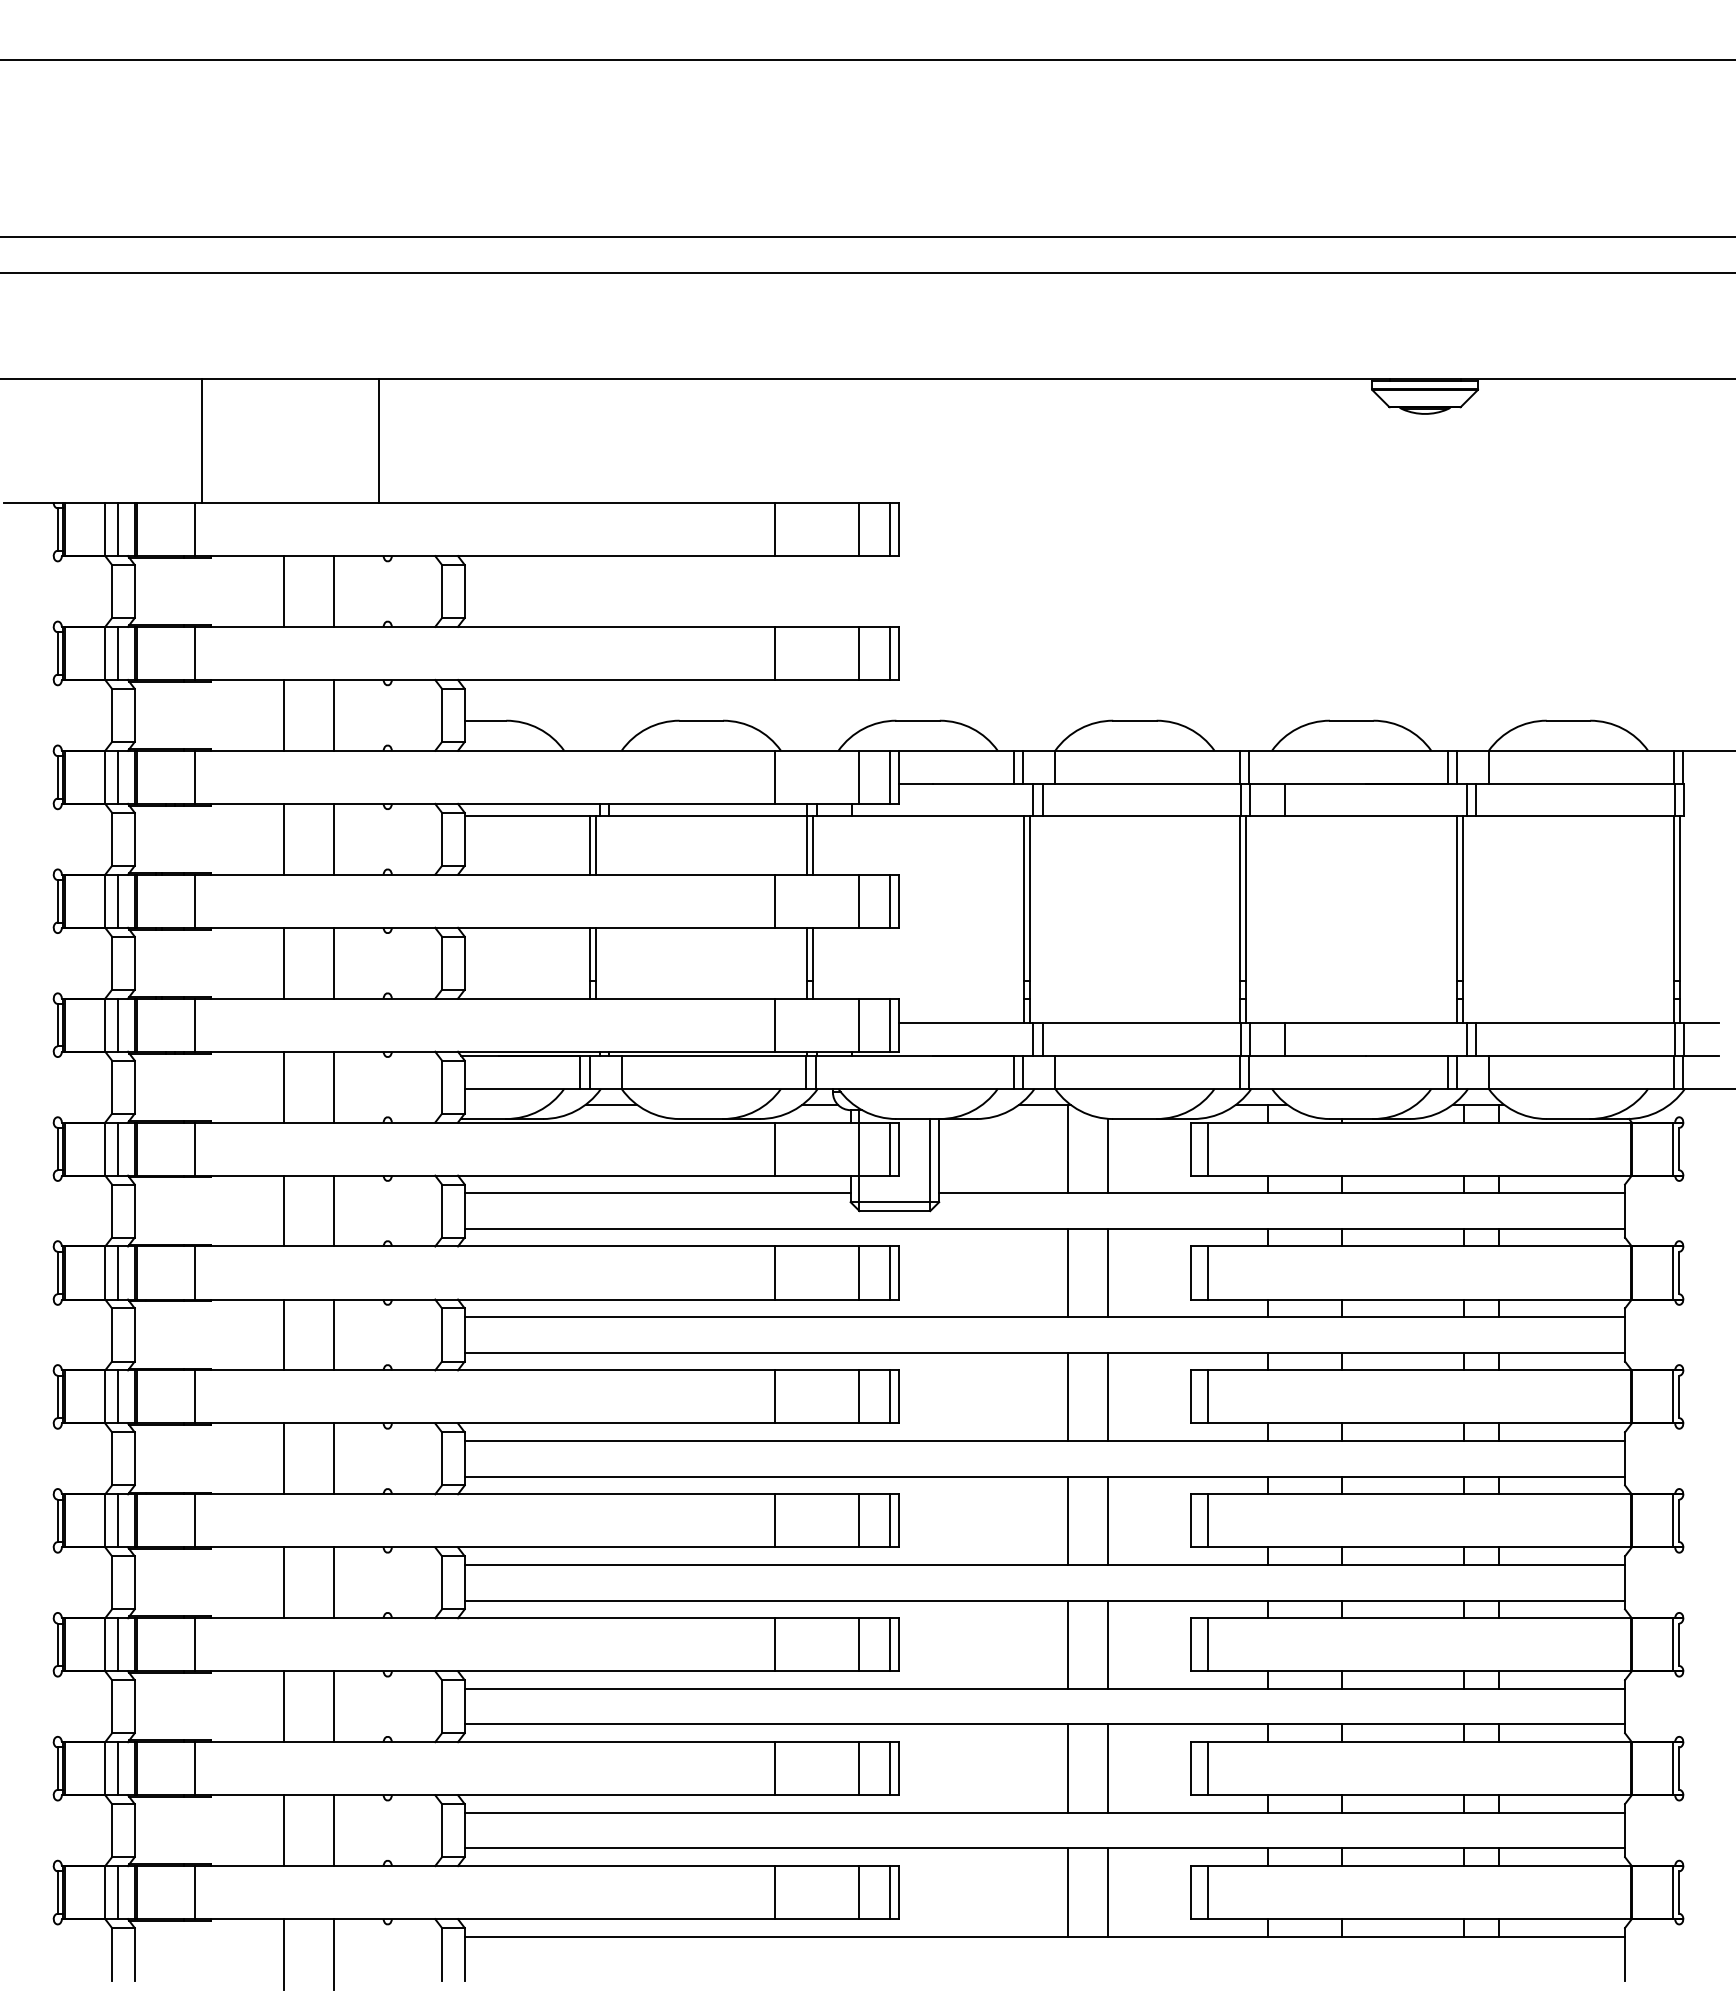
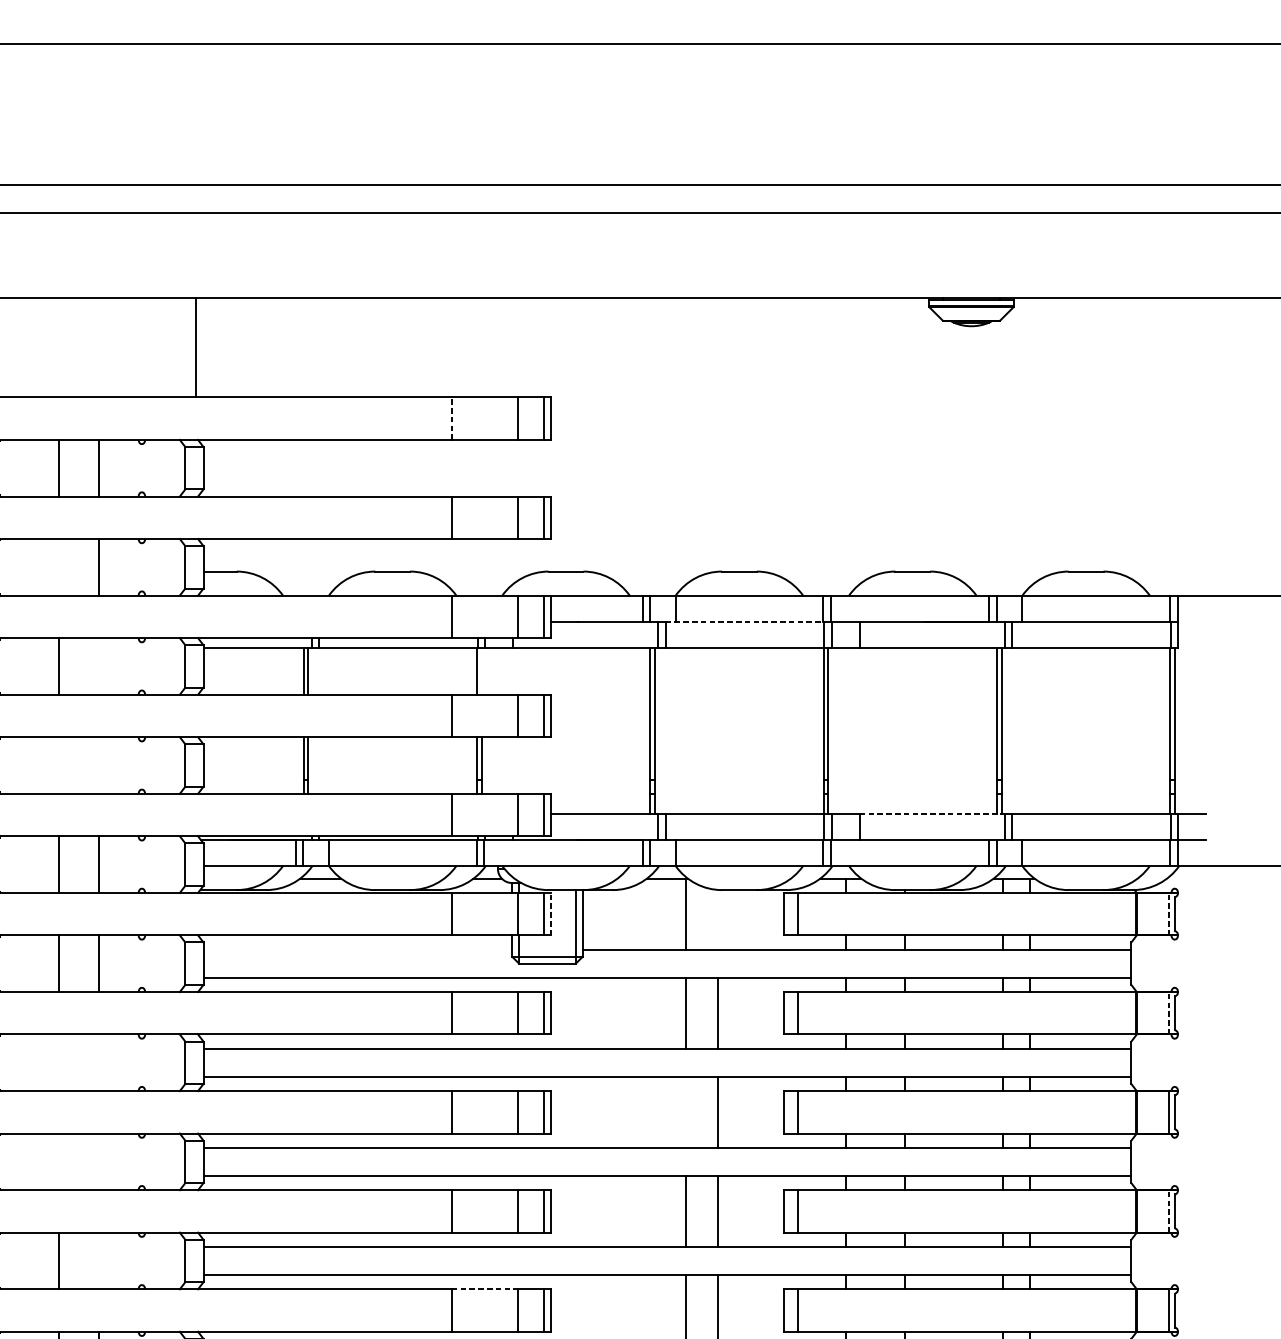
line: (378, 440) -> (196, 347), moved
line: (775, 529) -> (451, 418), solid -> dashed
line: (283, 715) -> (58, 567), removed
line: (1142, 783) -> (745, 621), solid -> dashed
line: (333, 838) -> (98, 665), removed
line: (812, 845) -> (481, 671), removed
line: (283, 962) -> (58, 764), removed
line: (333, 962) -> (98, 764), removed
line: (1376, 1023) -> (932, 813), solid -> dashed
line: (898, 1149) -> (550, 914), solid -> dashed
line: (1672, 1149) -> (1169, 914), solid -> dashed
line: (1108, 1155) -> (718, 919), removed
line: (657, 1193) -> (357, 949), removed
line: (1672, 1273) -> (1169, 1013), solid -> dashed
line: (283, 1334) -> (58, 1062), removed
line: (333, 1334) -> (98, 1062), removed
line: (1067, 1396) -> (685, 1111), removed
line: (283, 1458) -> (58, 1161), removed
line: (333, 1458) -> (98, 1161), removed
line: (1672, 1520) -> (1169, 1211), solid -> dashed
line: (333, 1582) -> (98, 1260), removed
line: (816, 1618) -> (484, 1289), solid -> dashed

